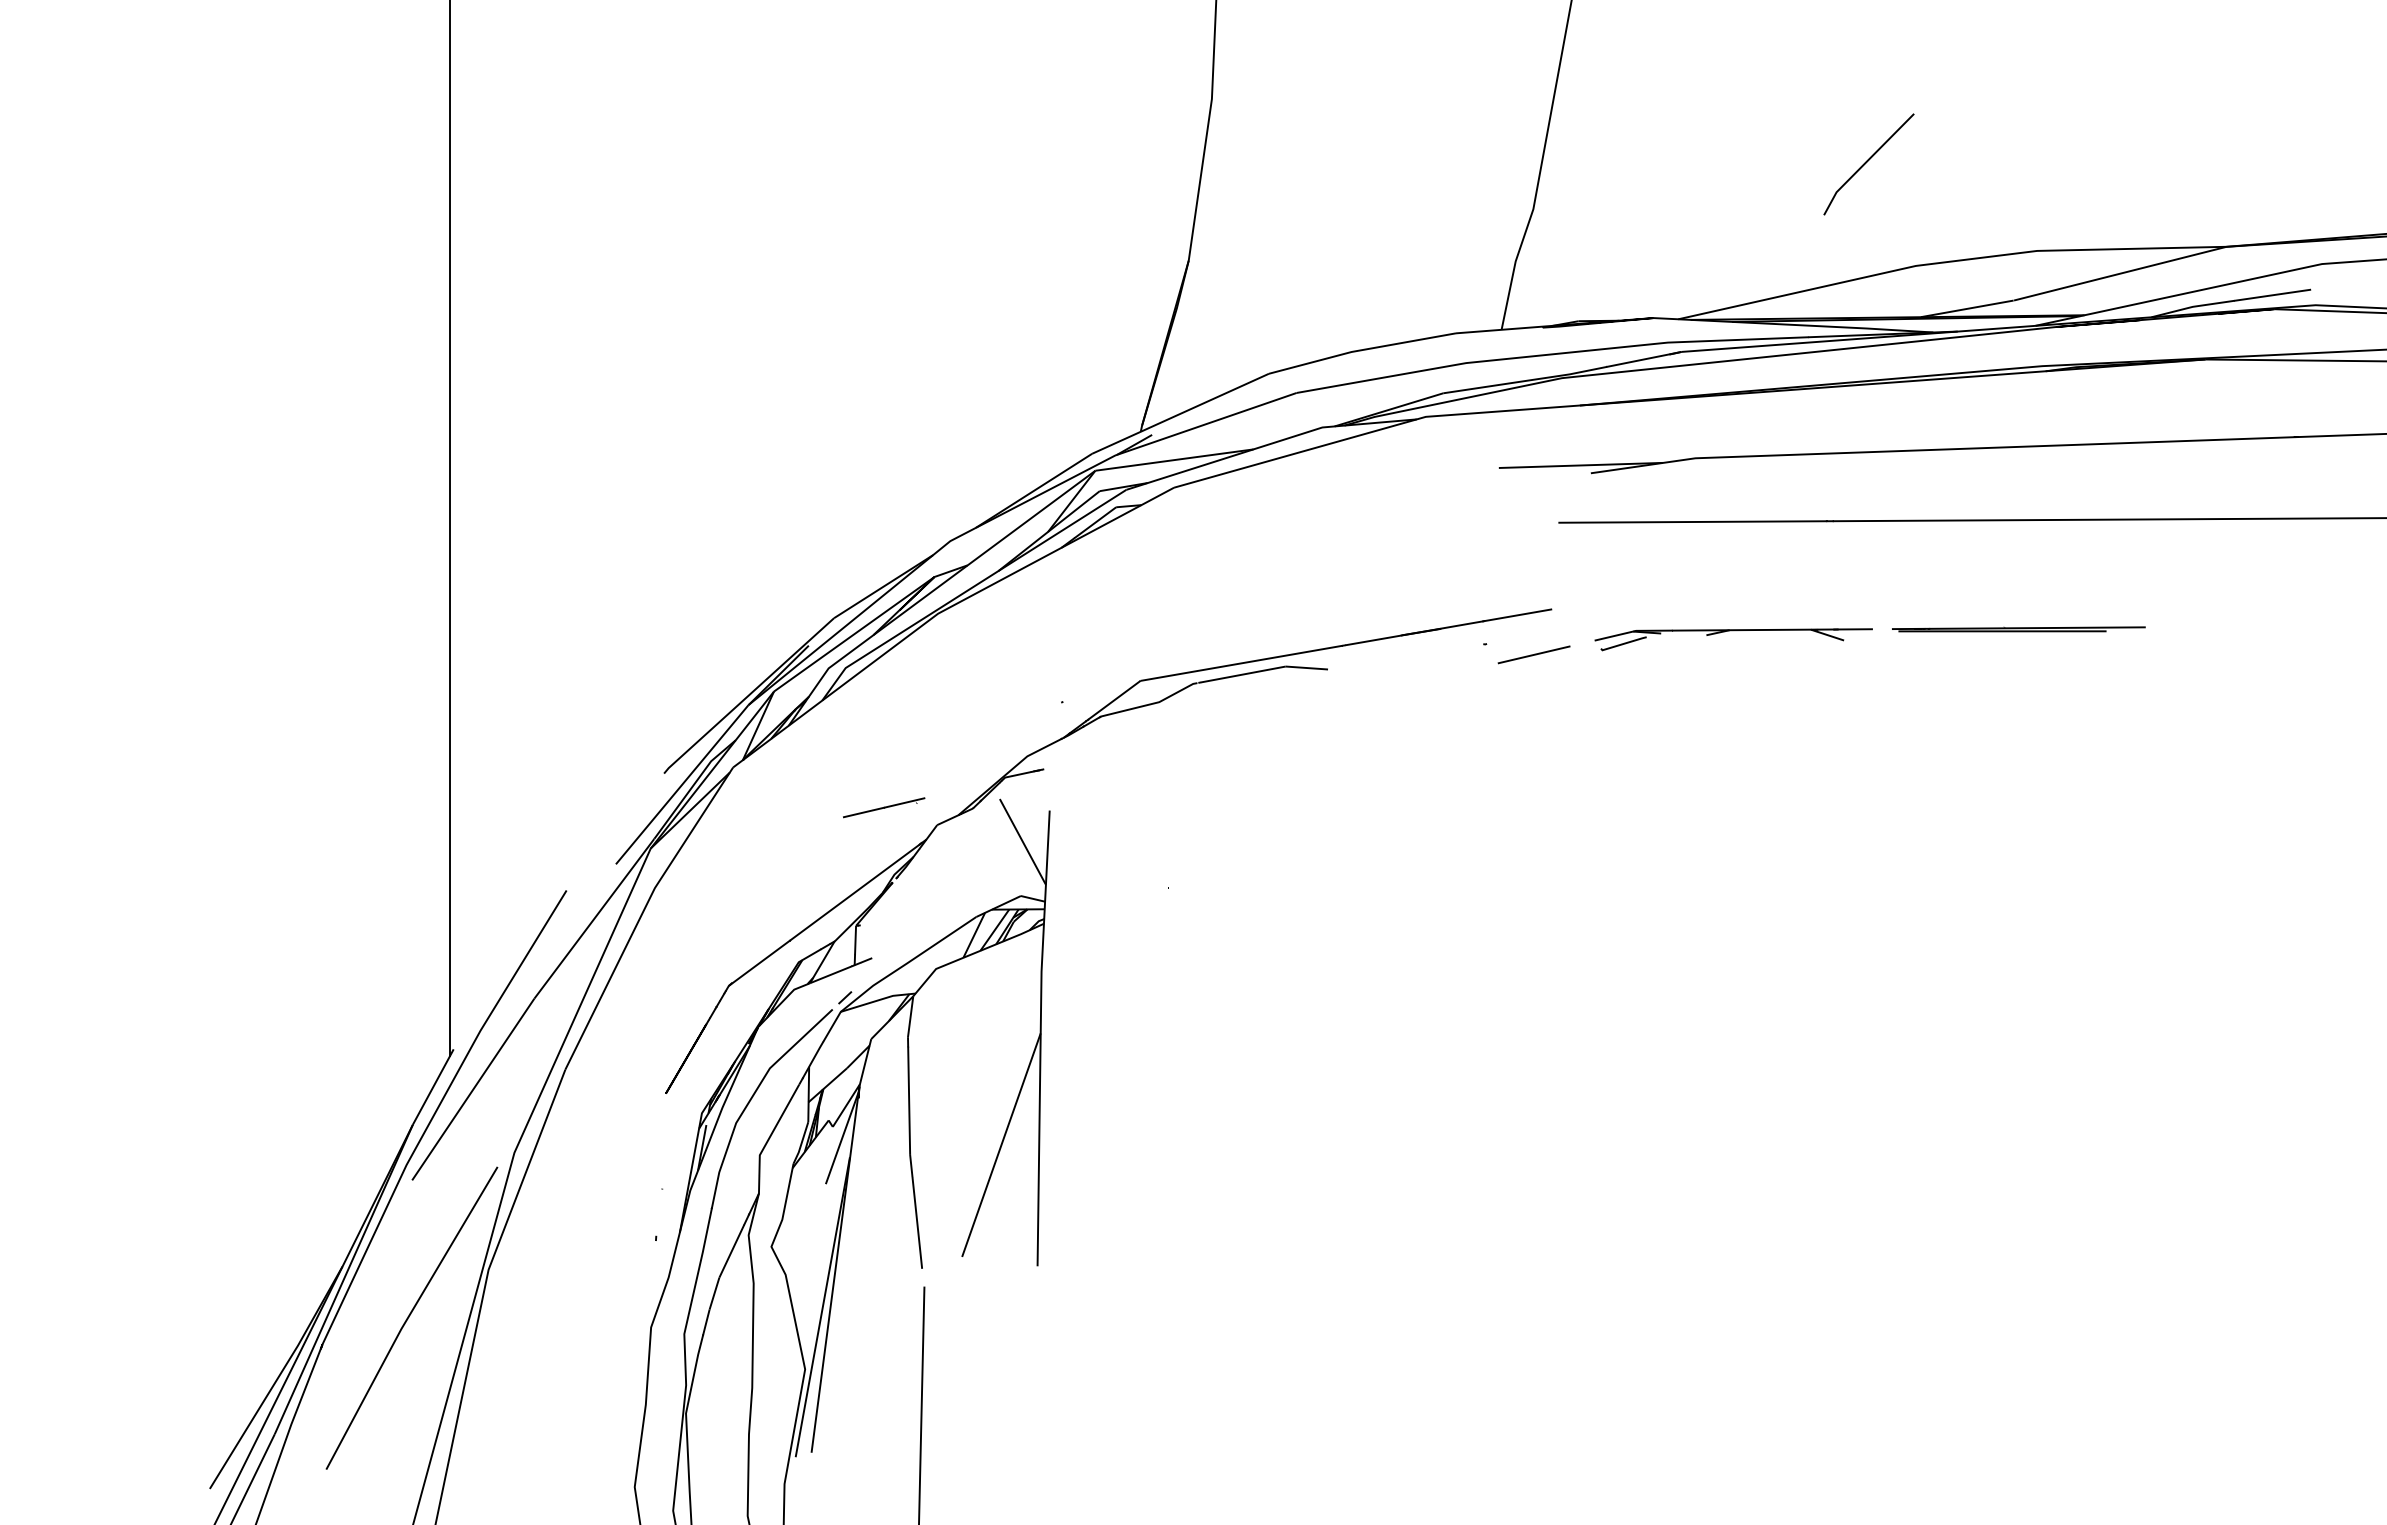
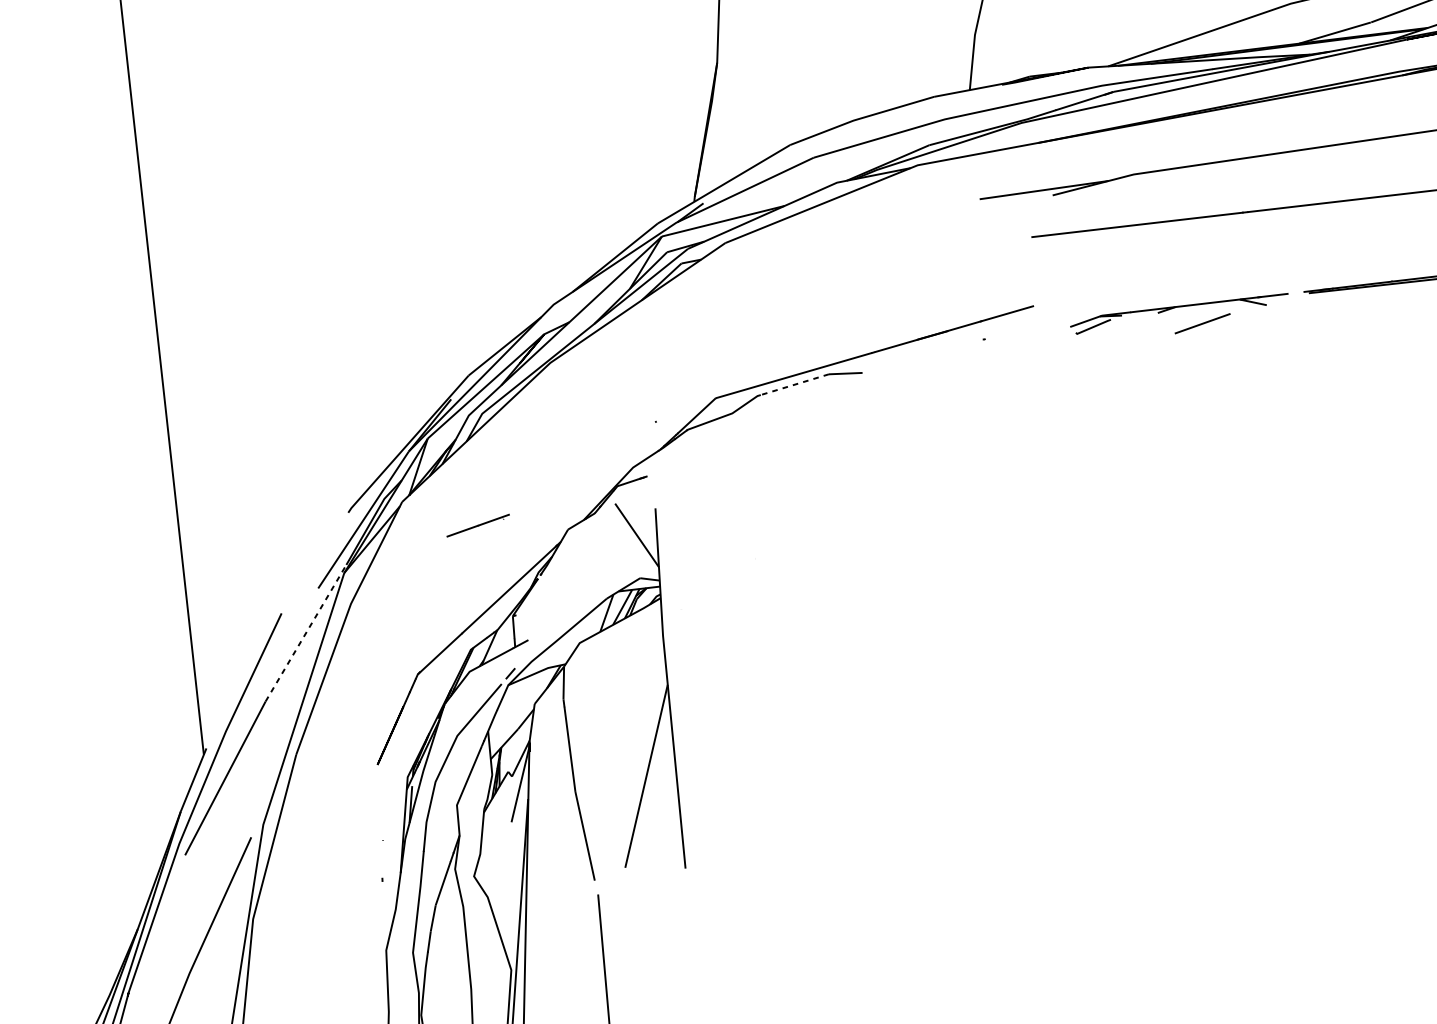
line: (1533, 654) -> (1202, 323), moved
line: (1241, 674) -> (794, 384), solid -> dashed
part: (884, 807) -> (478, 525), moved
line: (595, 917) -> (306, 632), solid -> dashed

